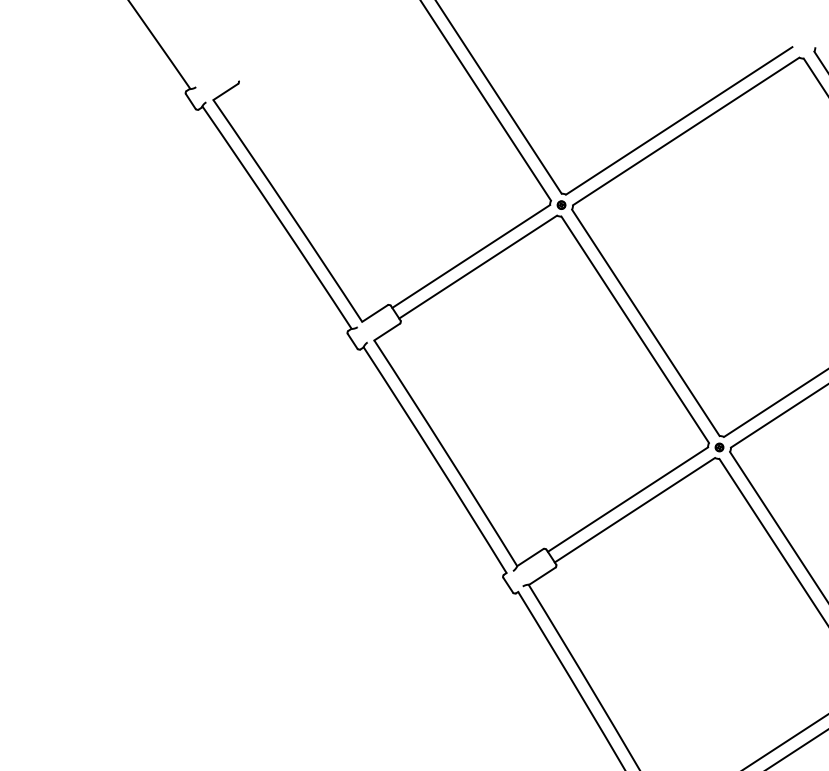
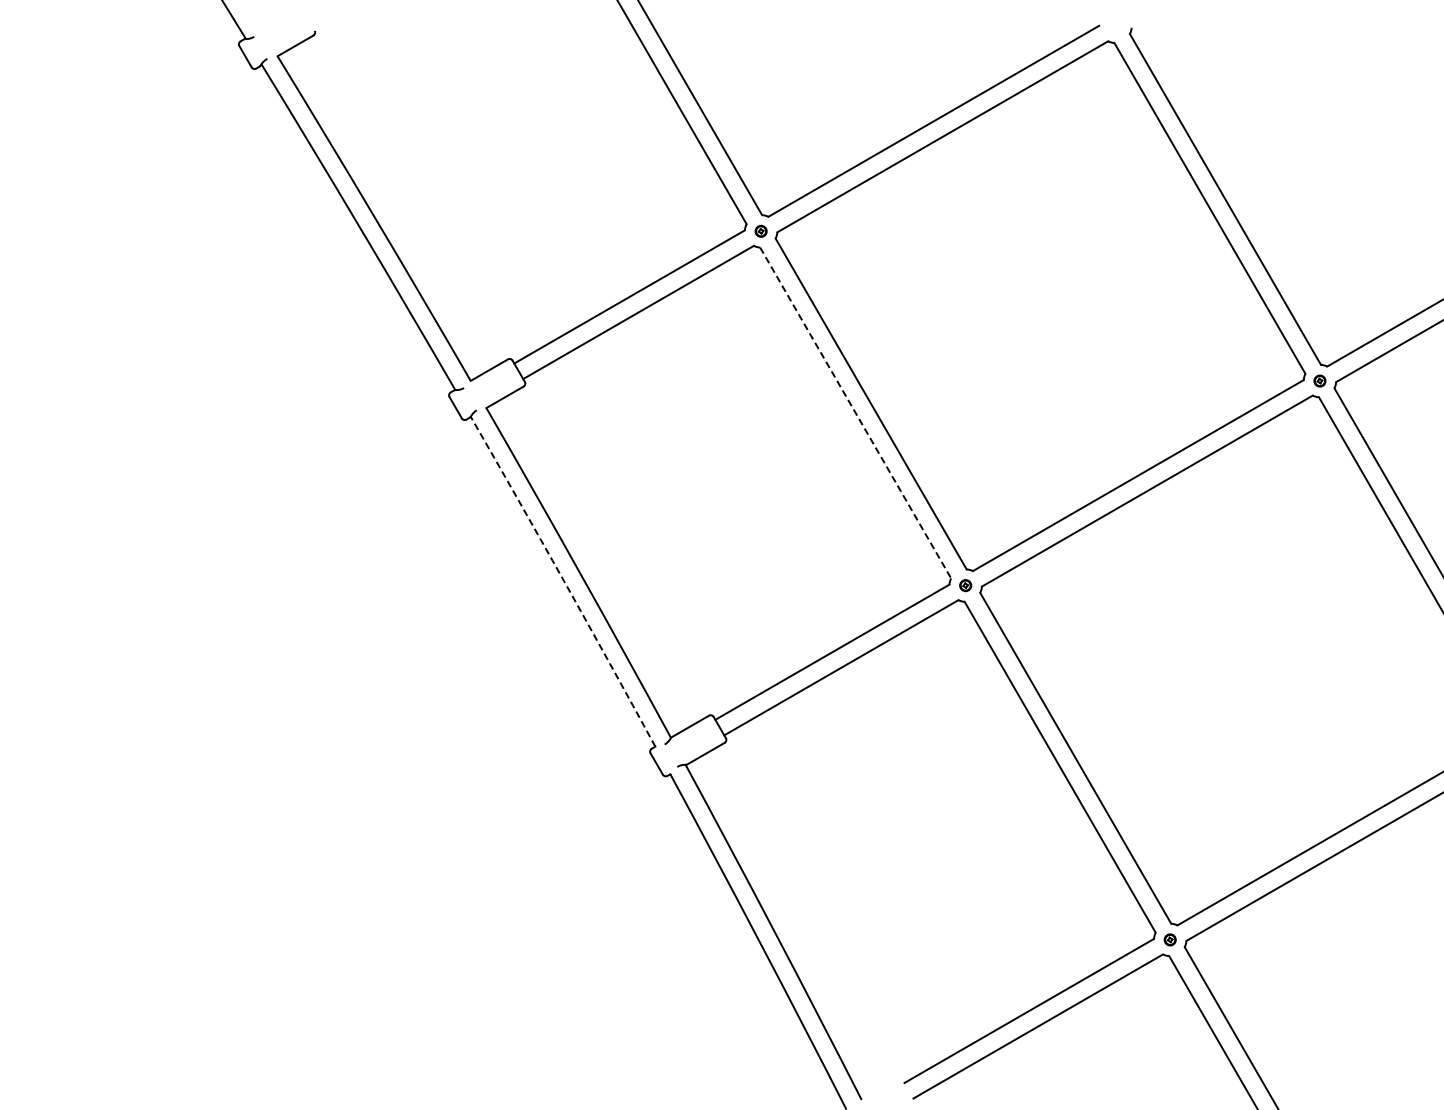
line: (635, 329) -> (855, 412), solid -> dashed
arc: (436, 459) -> (564, 581), solid -> dashed

